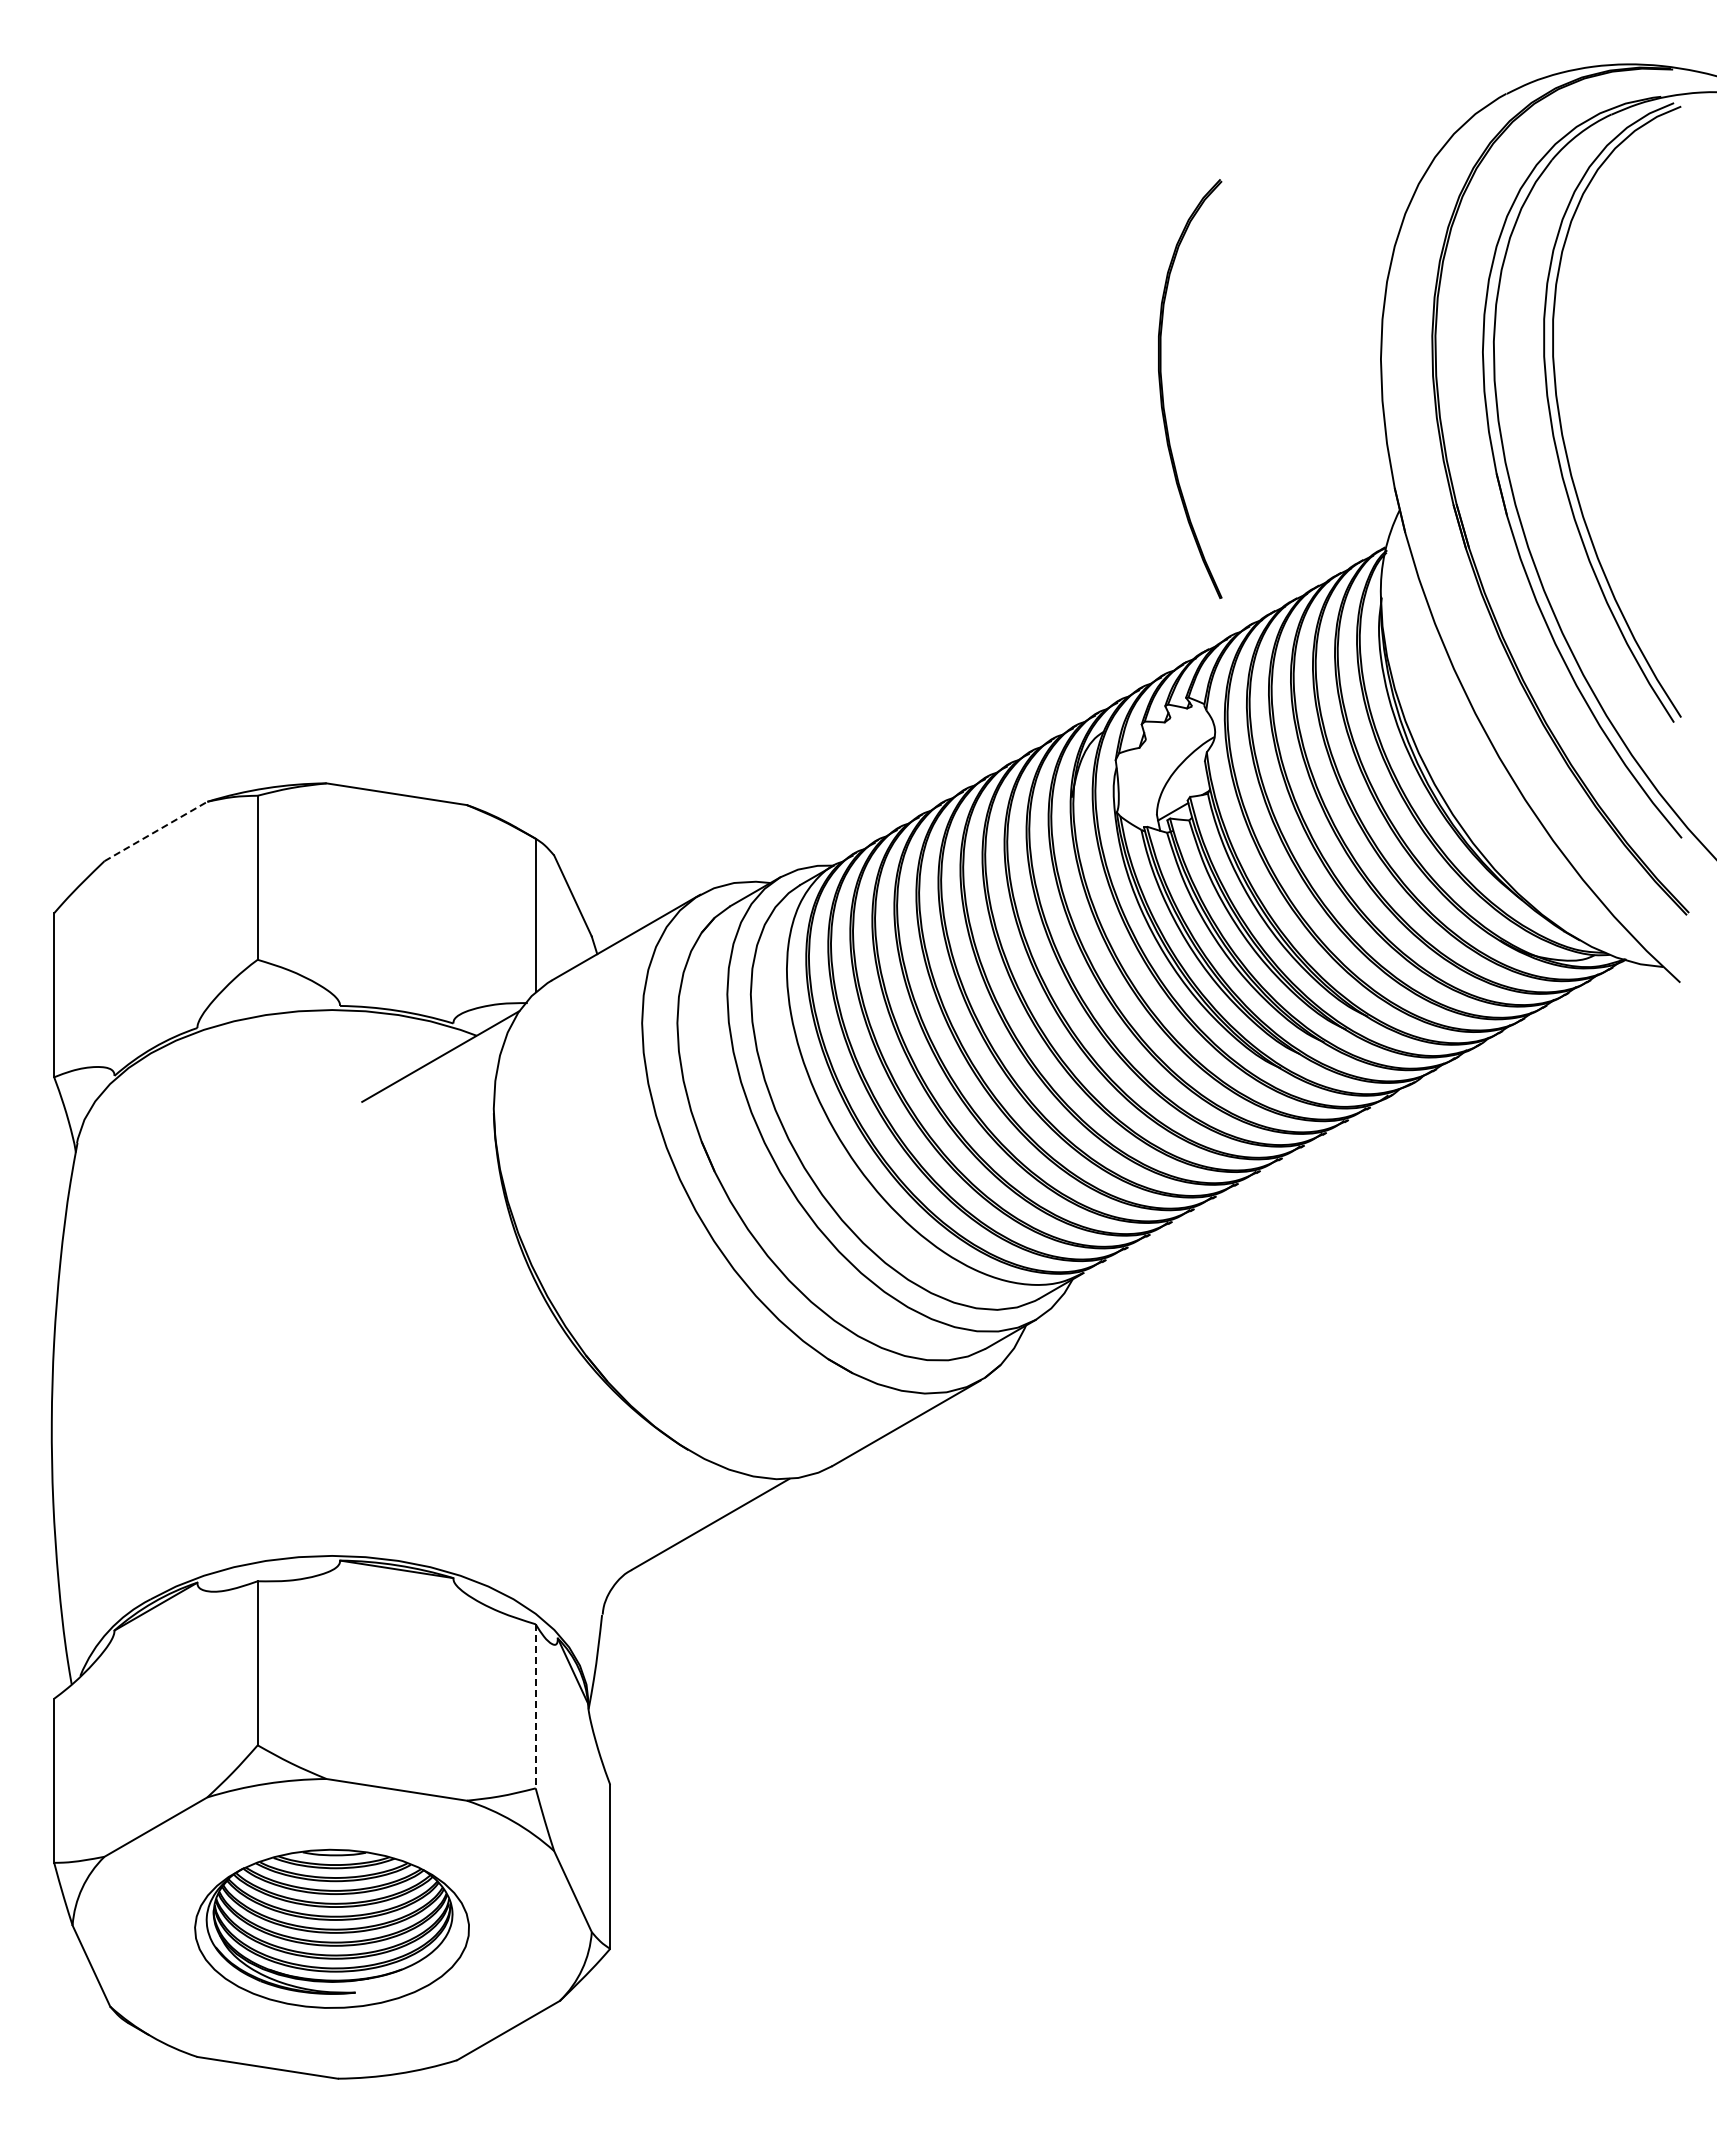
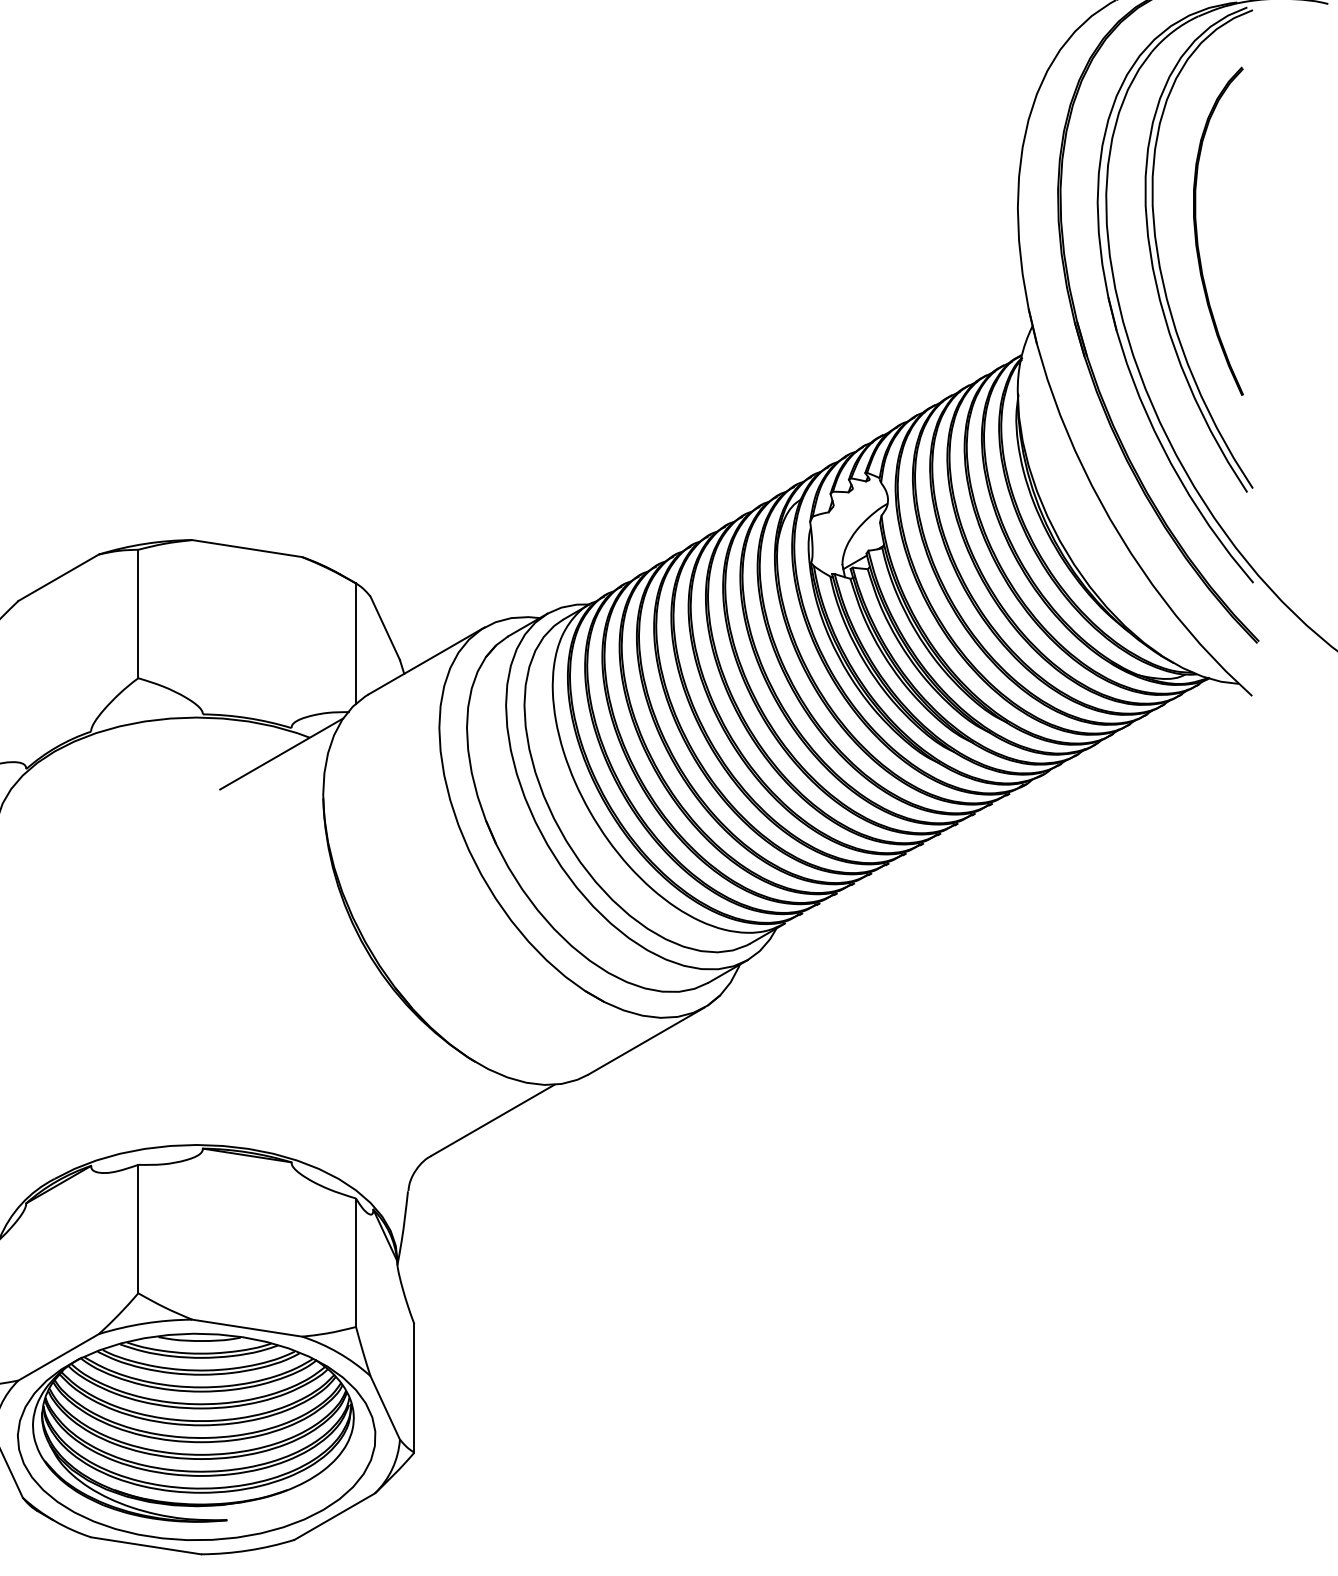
part: (1163, 391) -> (1197, 233), moved
line: (156, 831) -> (59, 577), dashed -> solid
line: (535, 1706) -> (355, 1262), dashed -> solid
part: (331, 1928) -> (196, 1436), size x1.67

